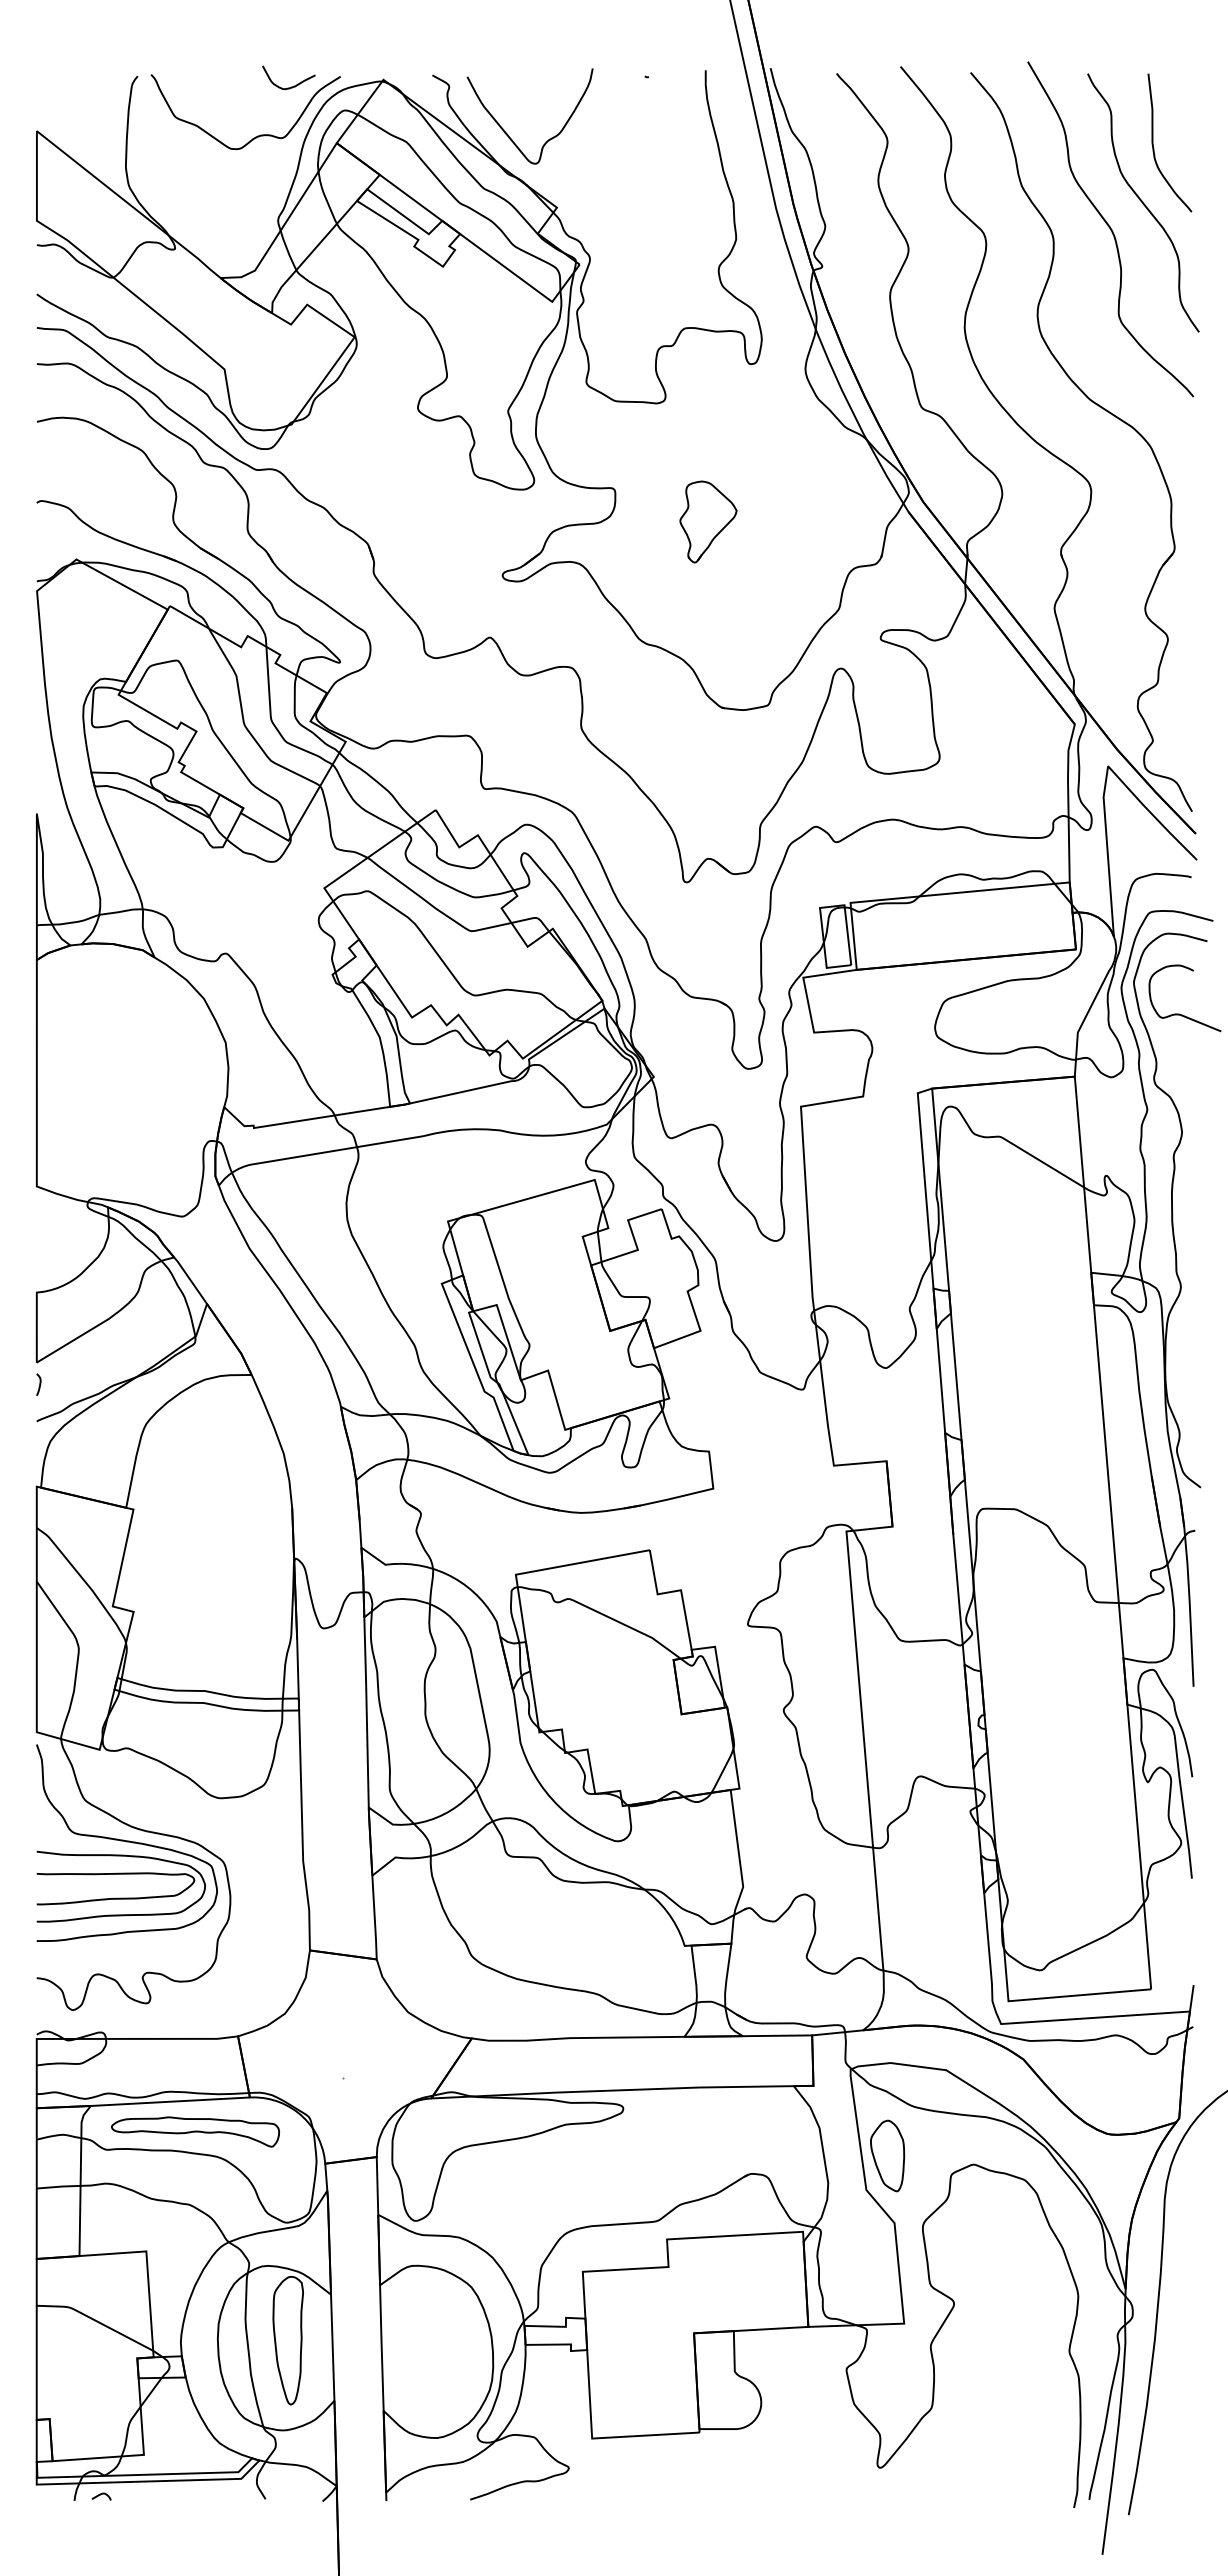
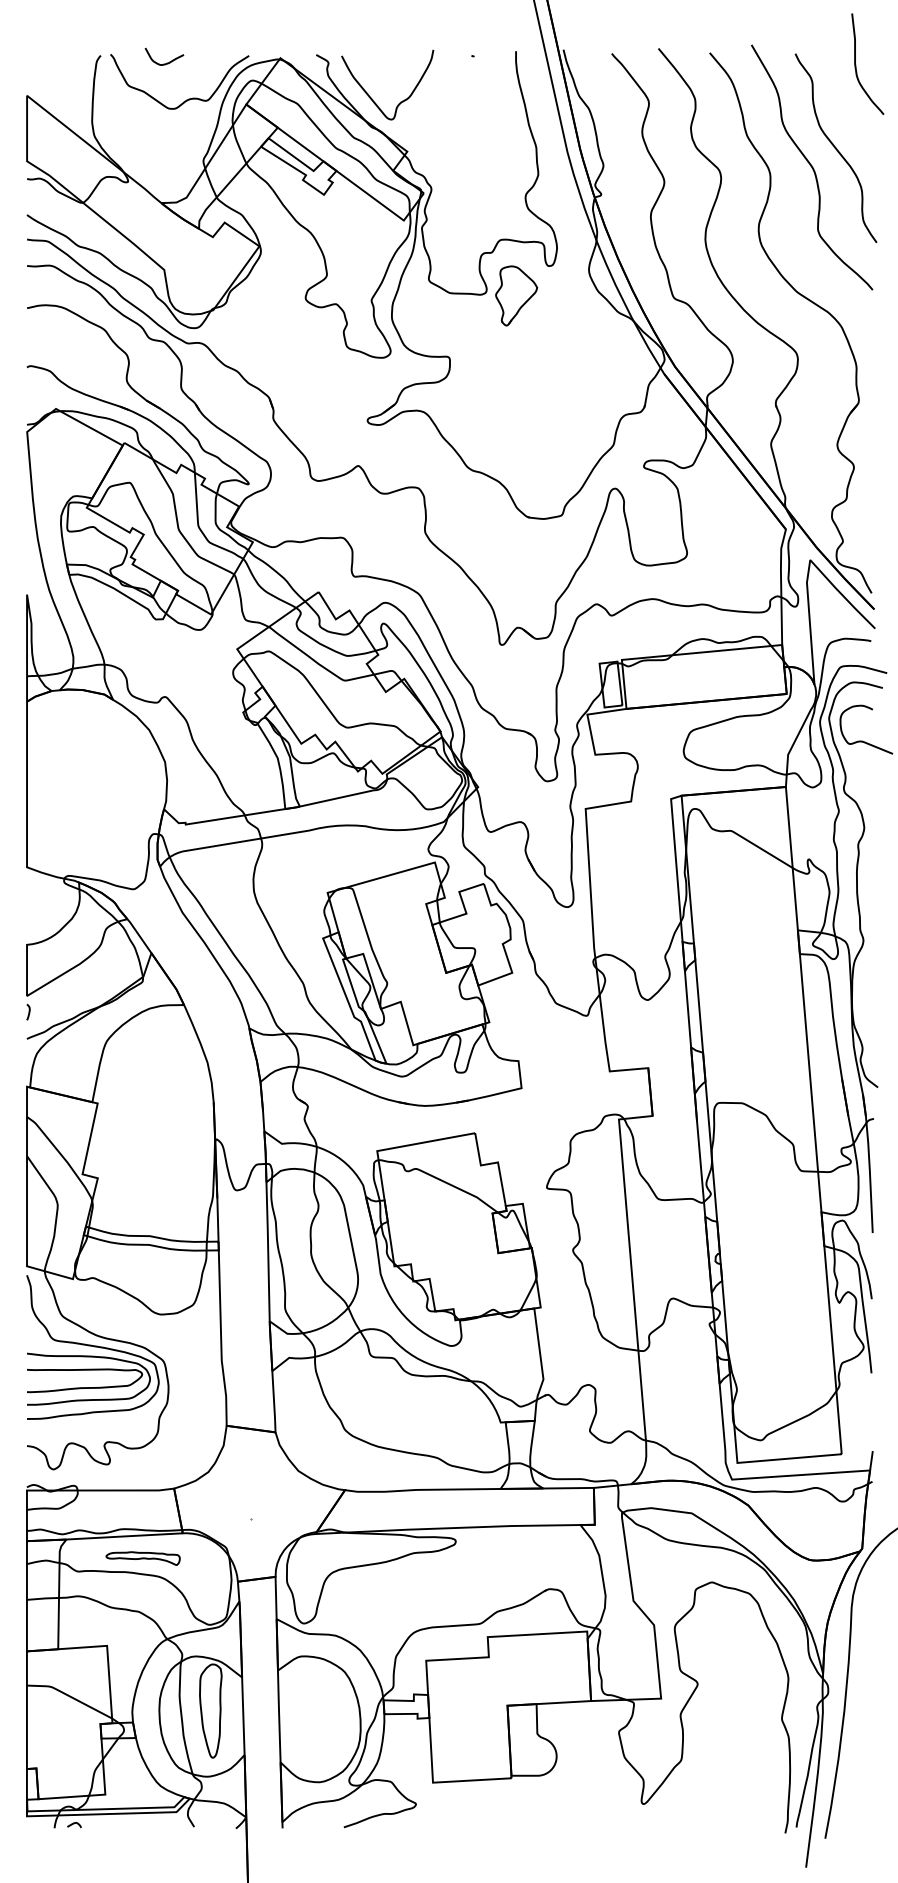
curve: (291, 86) -> (166, 63), moved
curve: (1153, 142) -> (855, 63), moved
part: (708, 521) -> (516, 295), moved
part: (195, 2131) -> (143, 1558), size x0.6
part: (887, 2155) -> (648, 1575), removed

